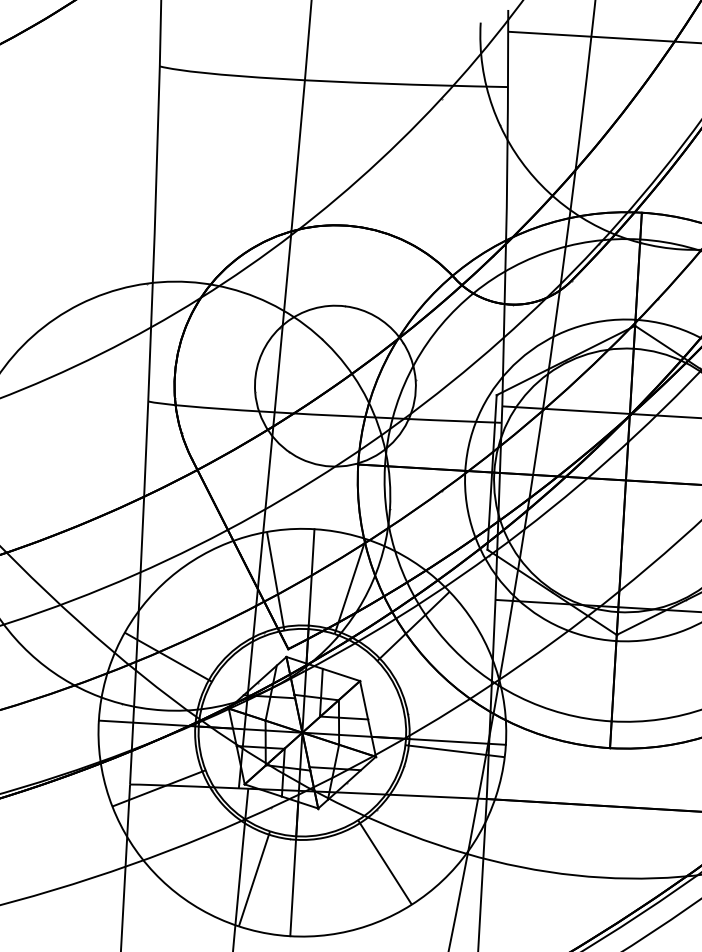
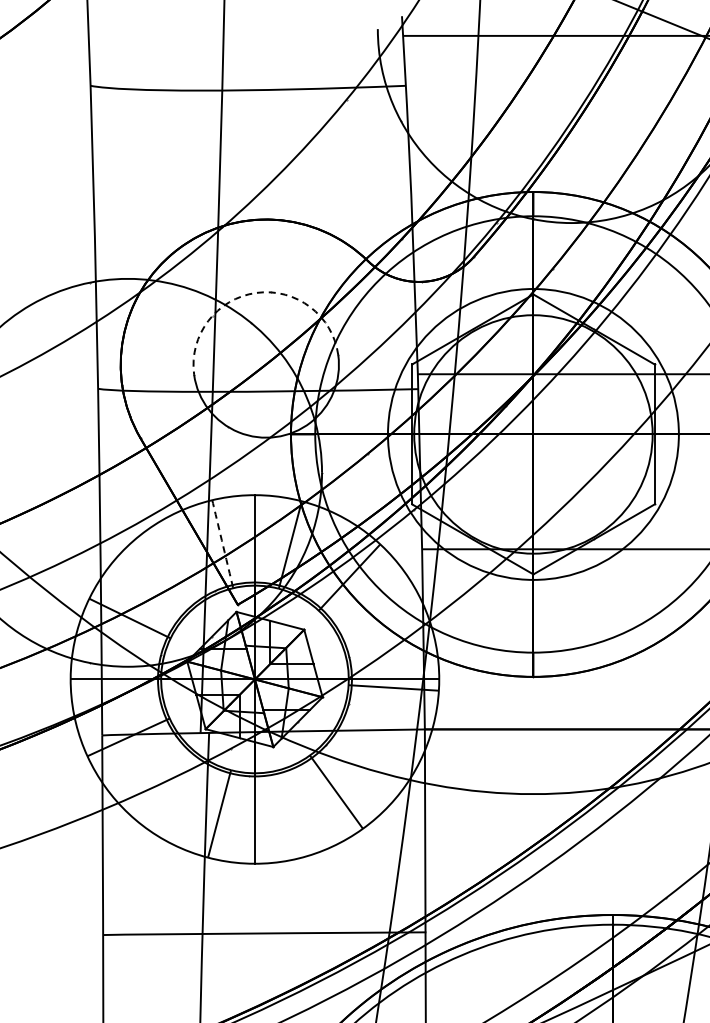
arc: (329, 305) -> (256, 292), solid -> dashed
arc: (275, 580) -> (222, 543), solid -> dashed

